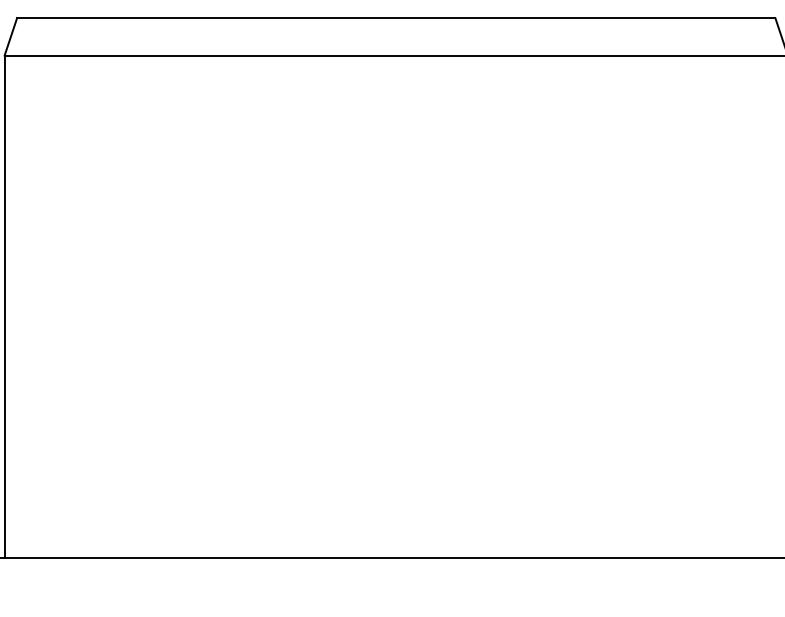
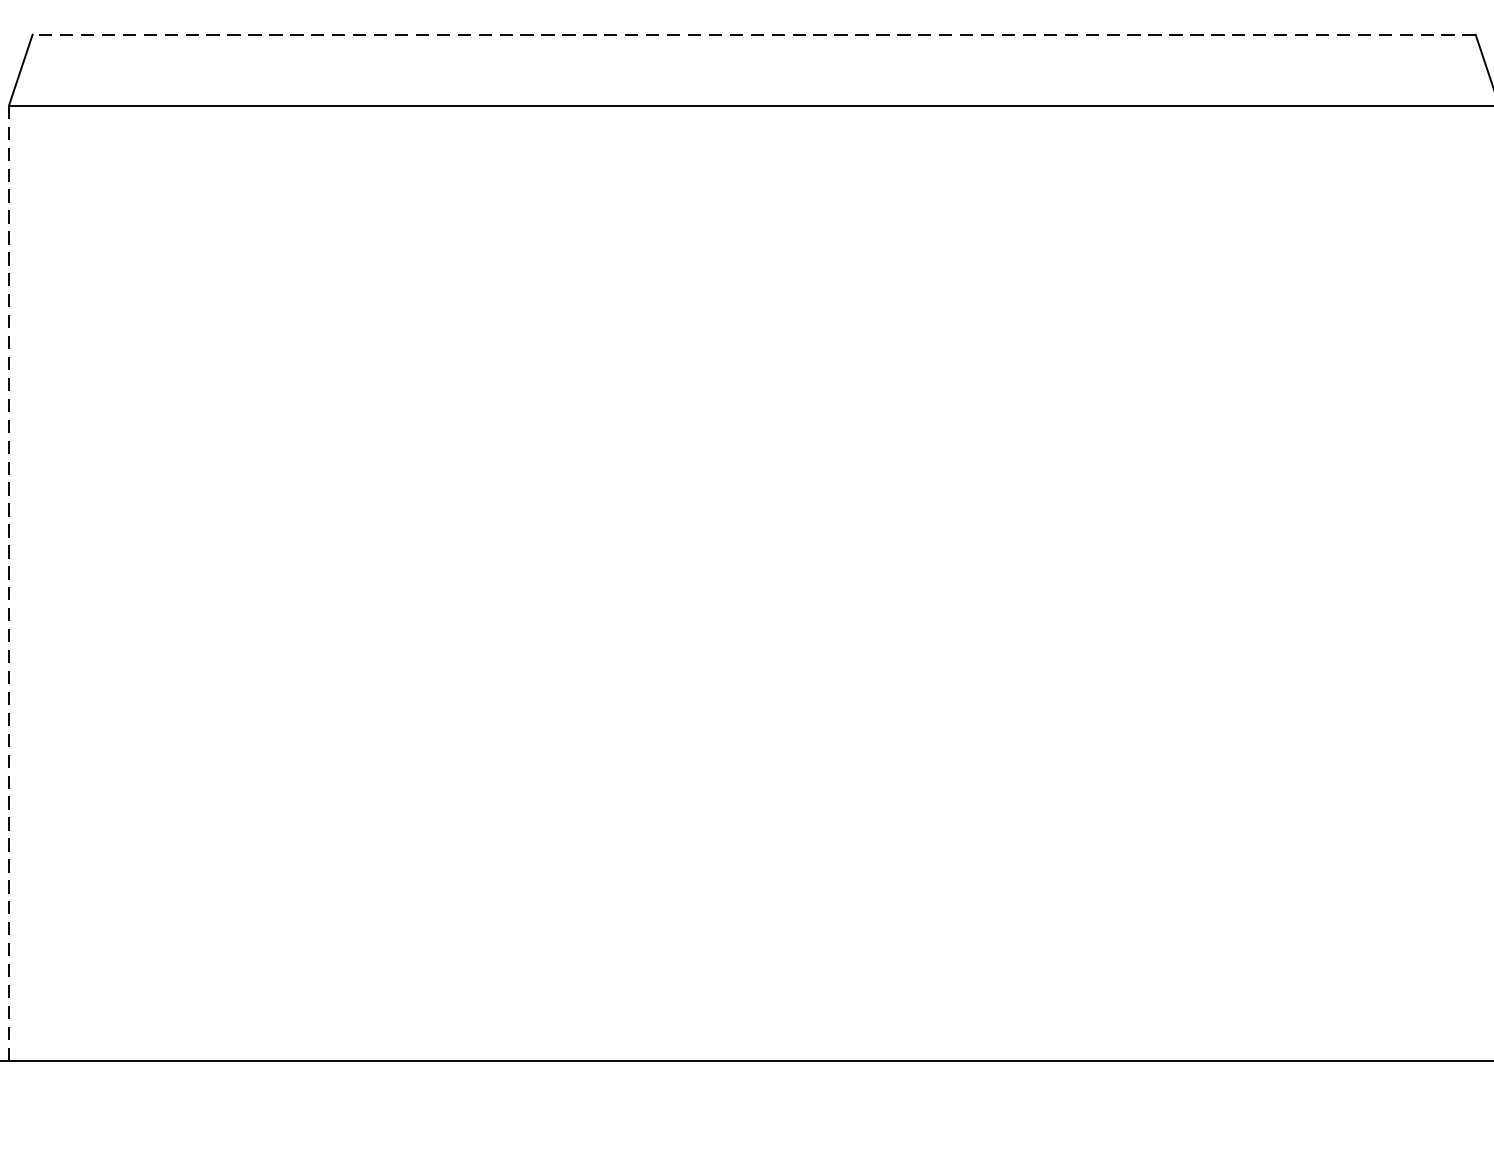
line: (395, 18) -> (752, 35), solid -> dashed
line: (4, 307) -> (8, 585), solid -> dashed

